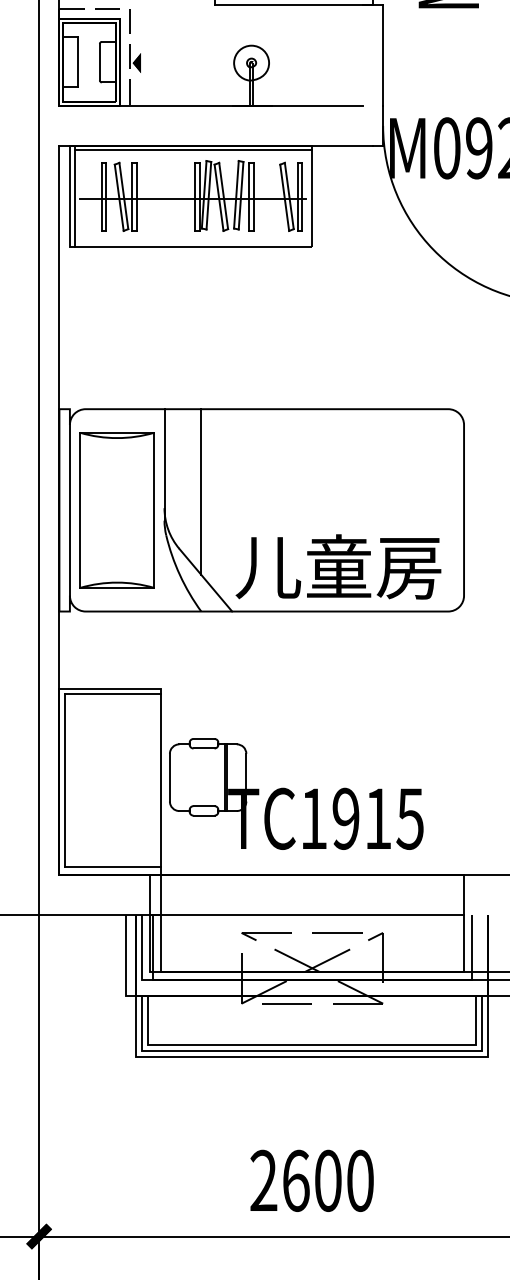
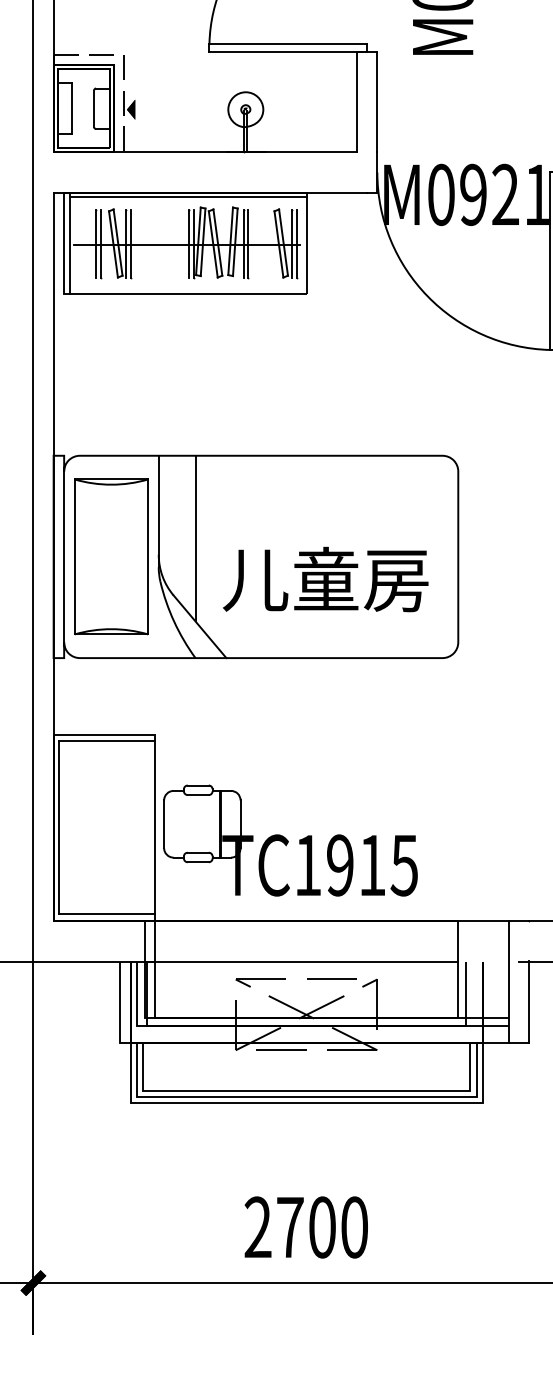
line: (363, 54) -> (357, 101), added
text: (338, 566) -> (325, 579), moved
text: (296, 1180) -> (290, 1227), 2600 -> 2700

